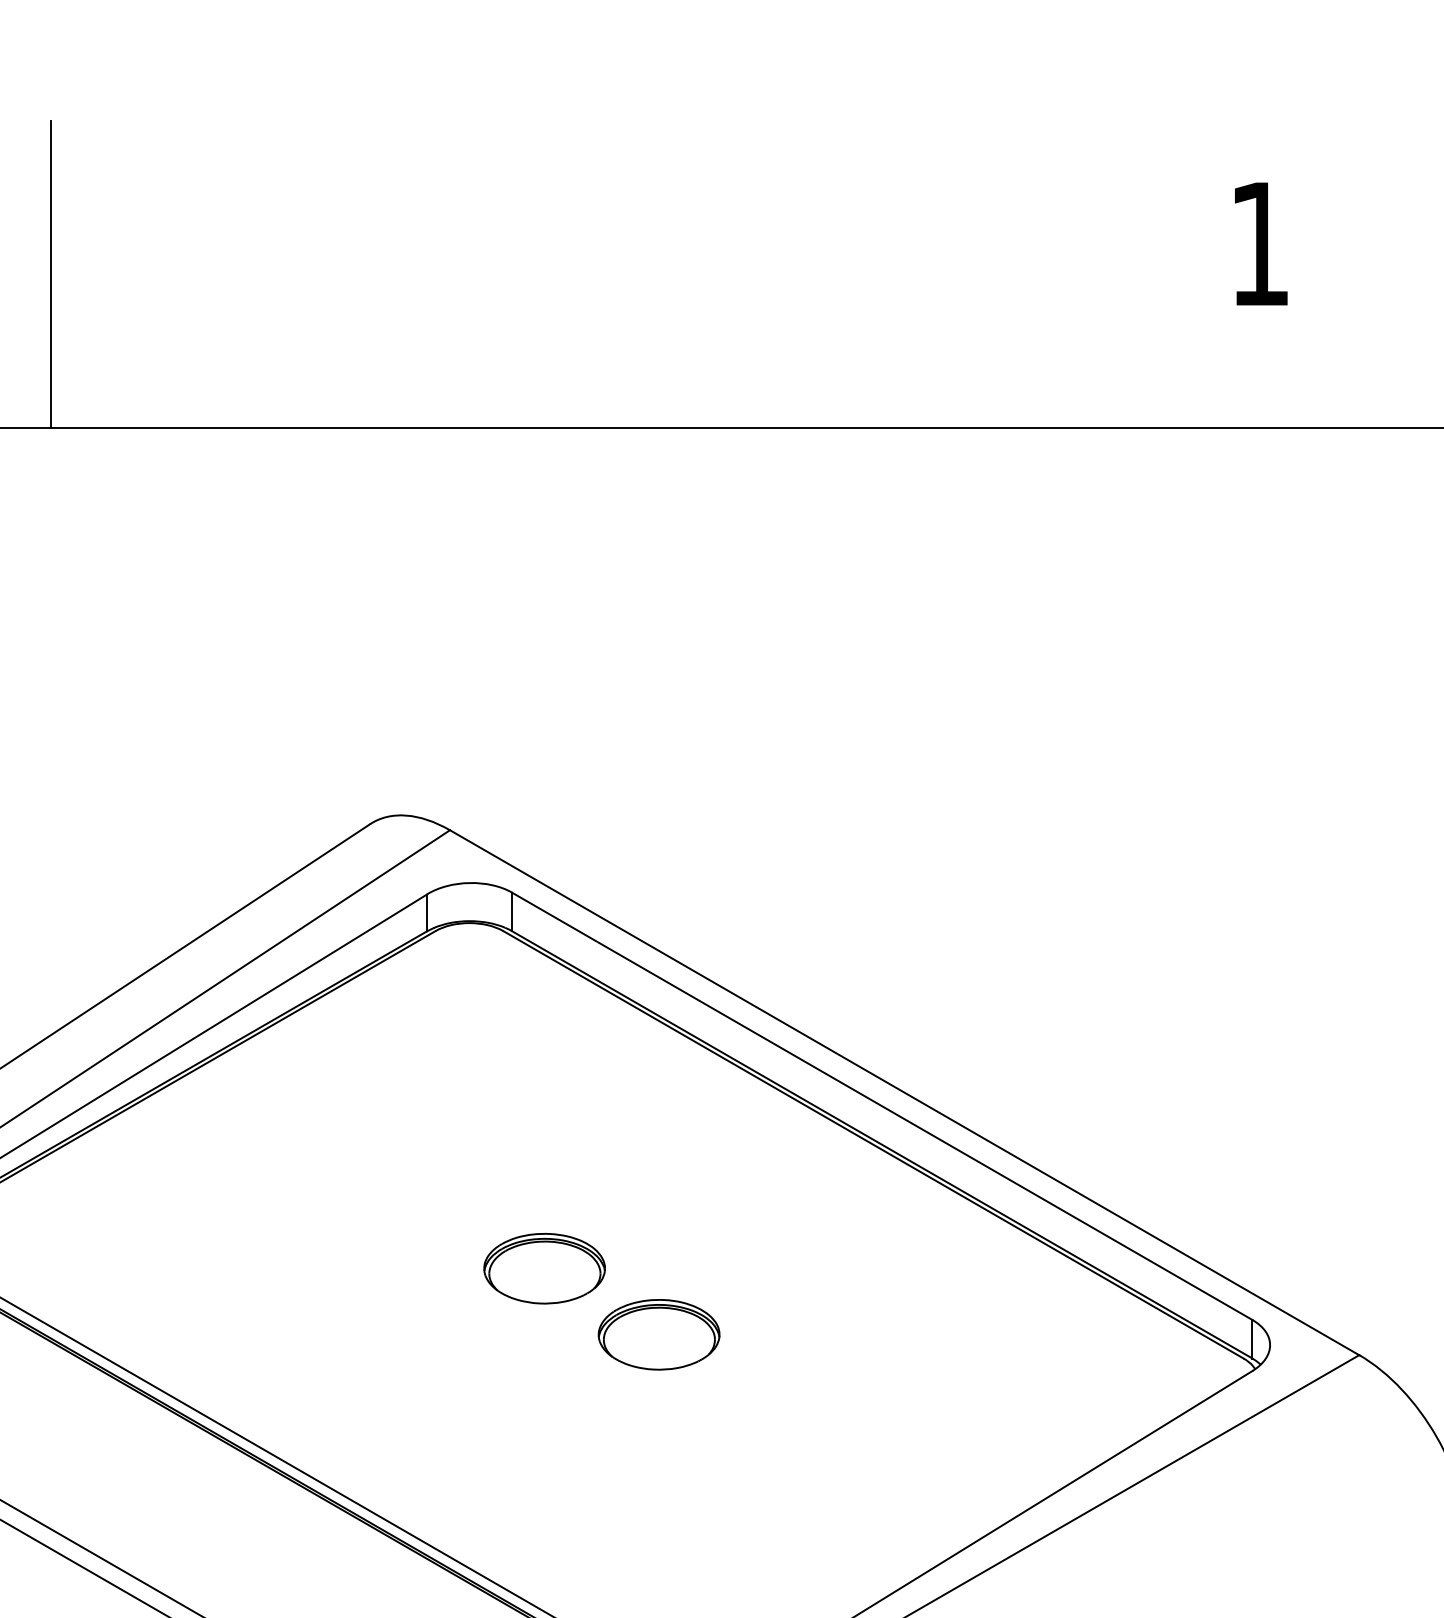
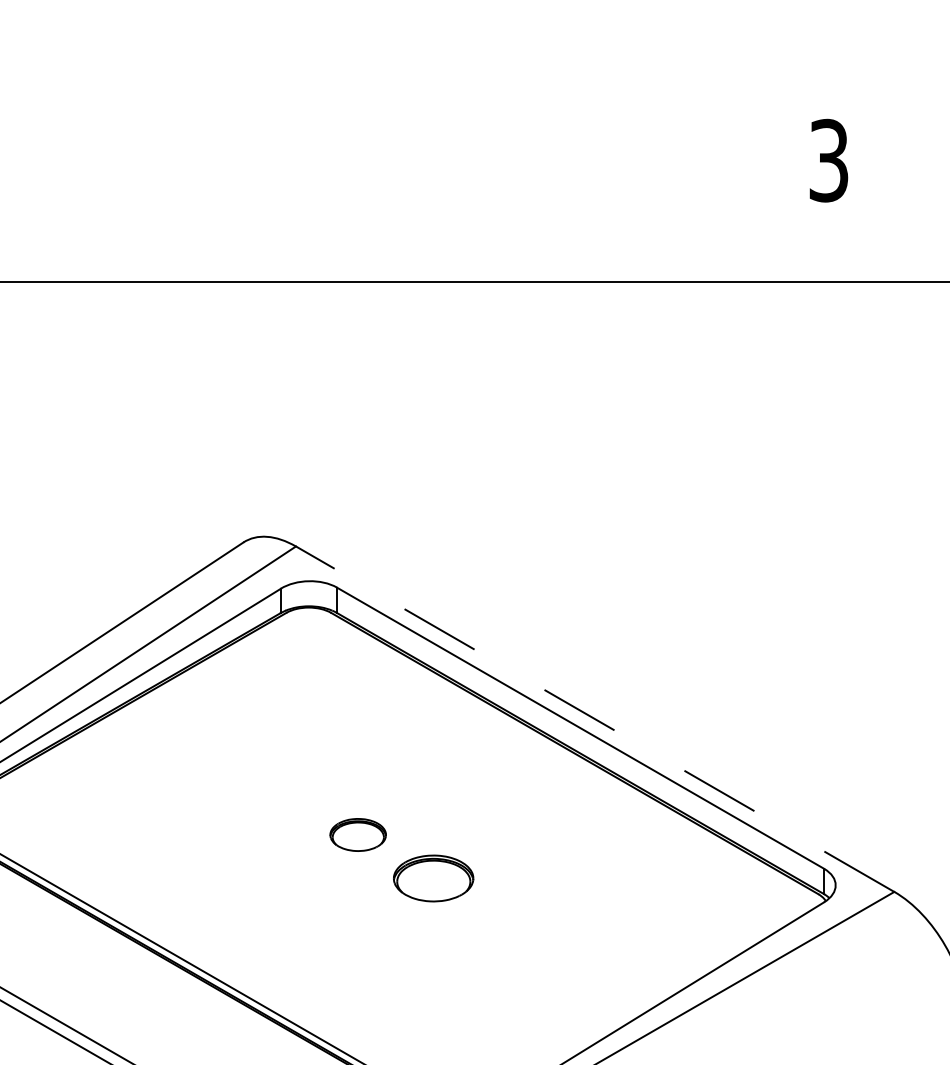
text: (1259, 243) -> (828, 160), 1 -> 3
line: (51, 274) -> (33, 180), removed
line: (903, 1091) -> (594, 718), solid -> dashed
part: (543, 1267) -> (357, 834), size x0.7

